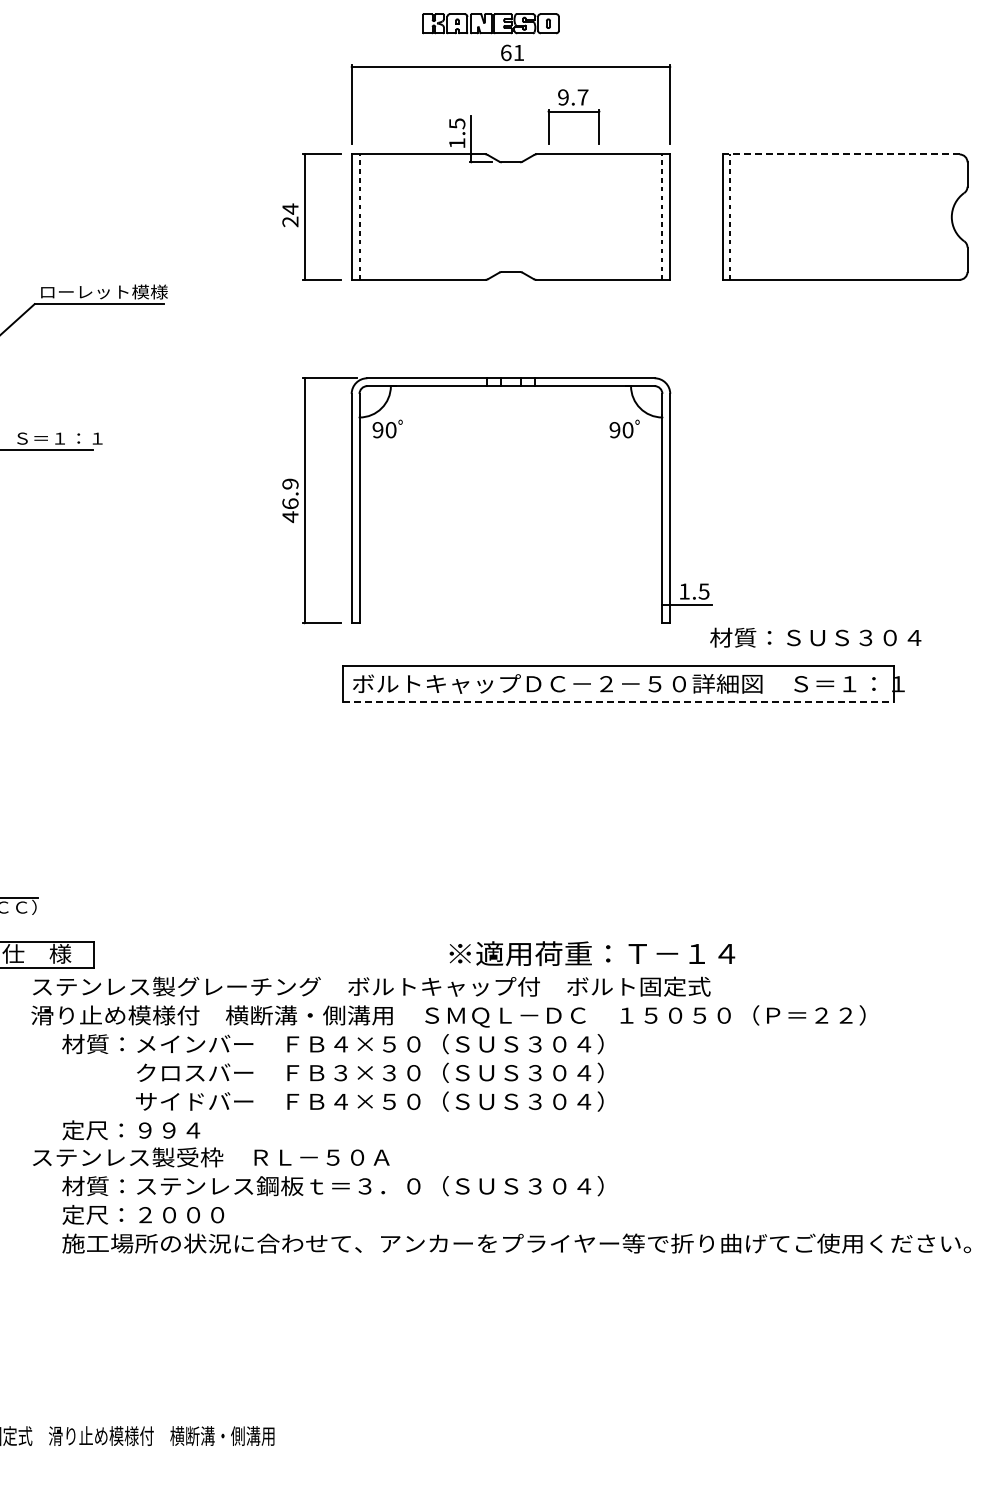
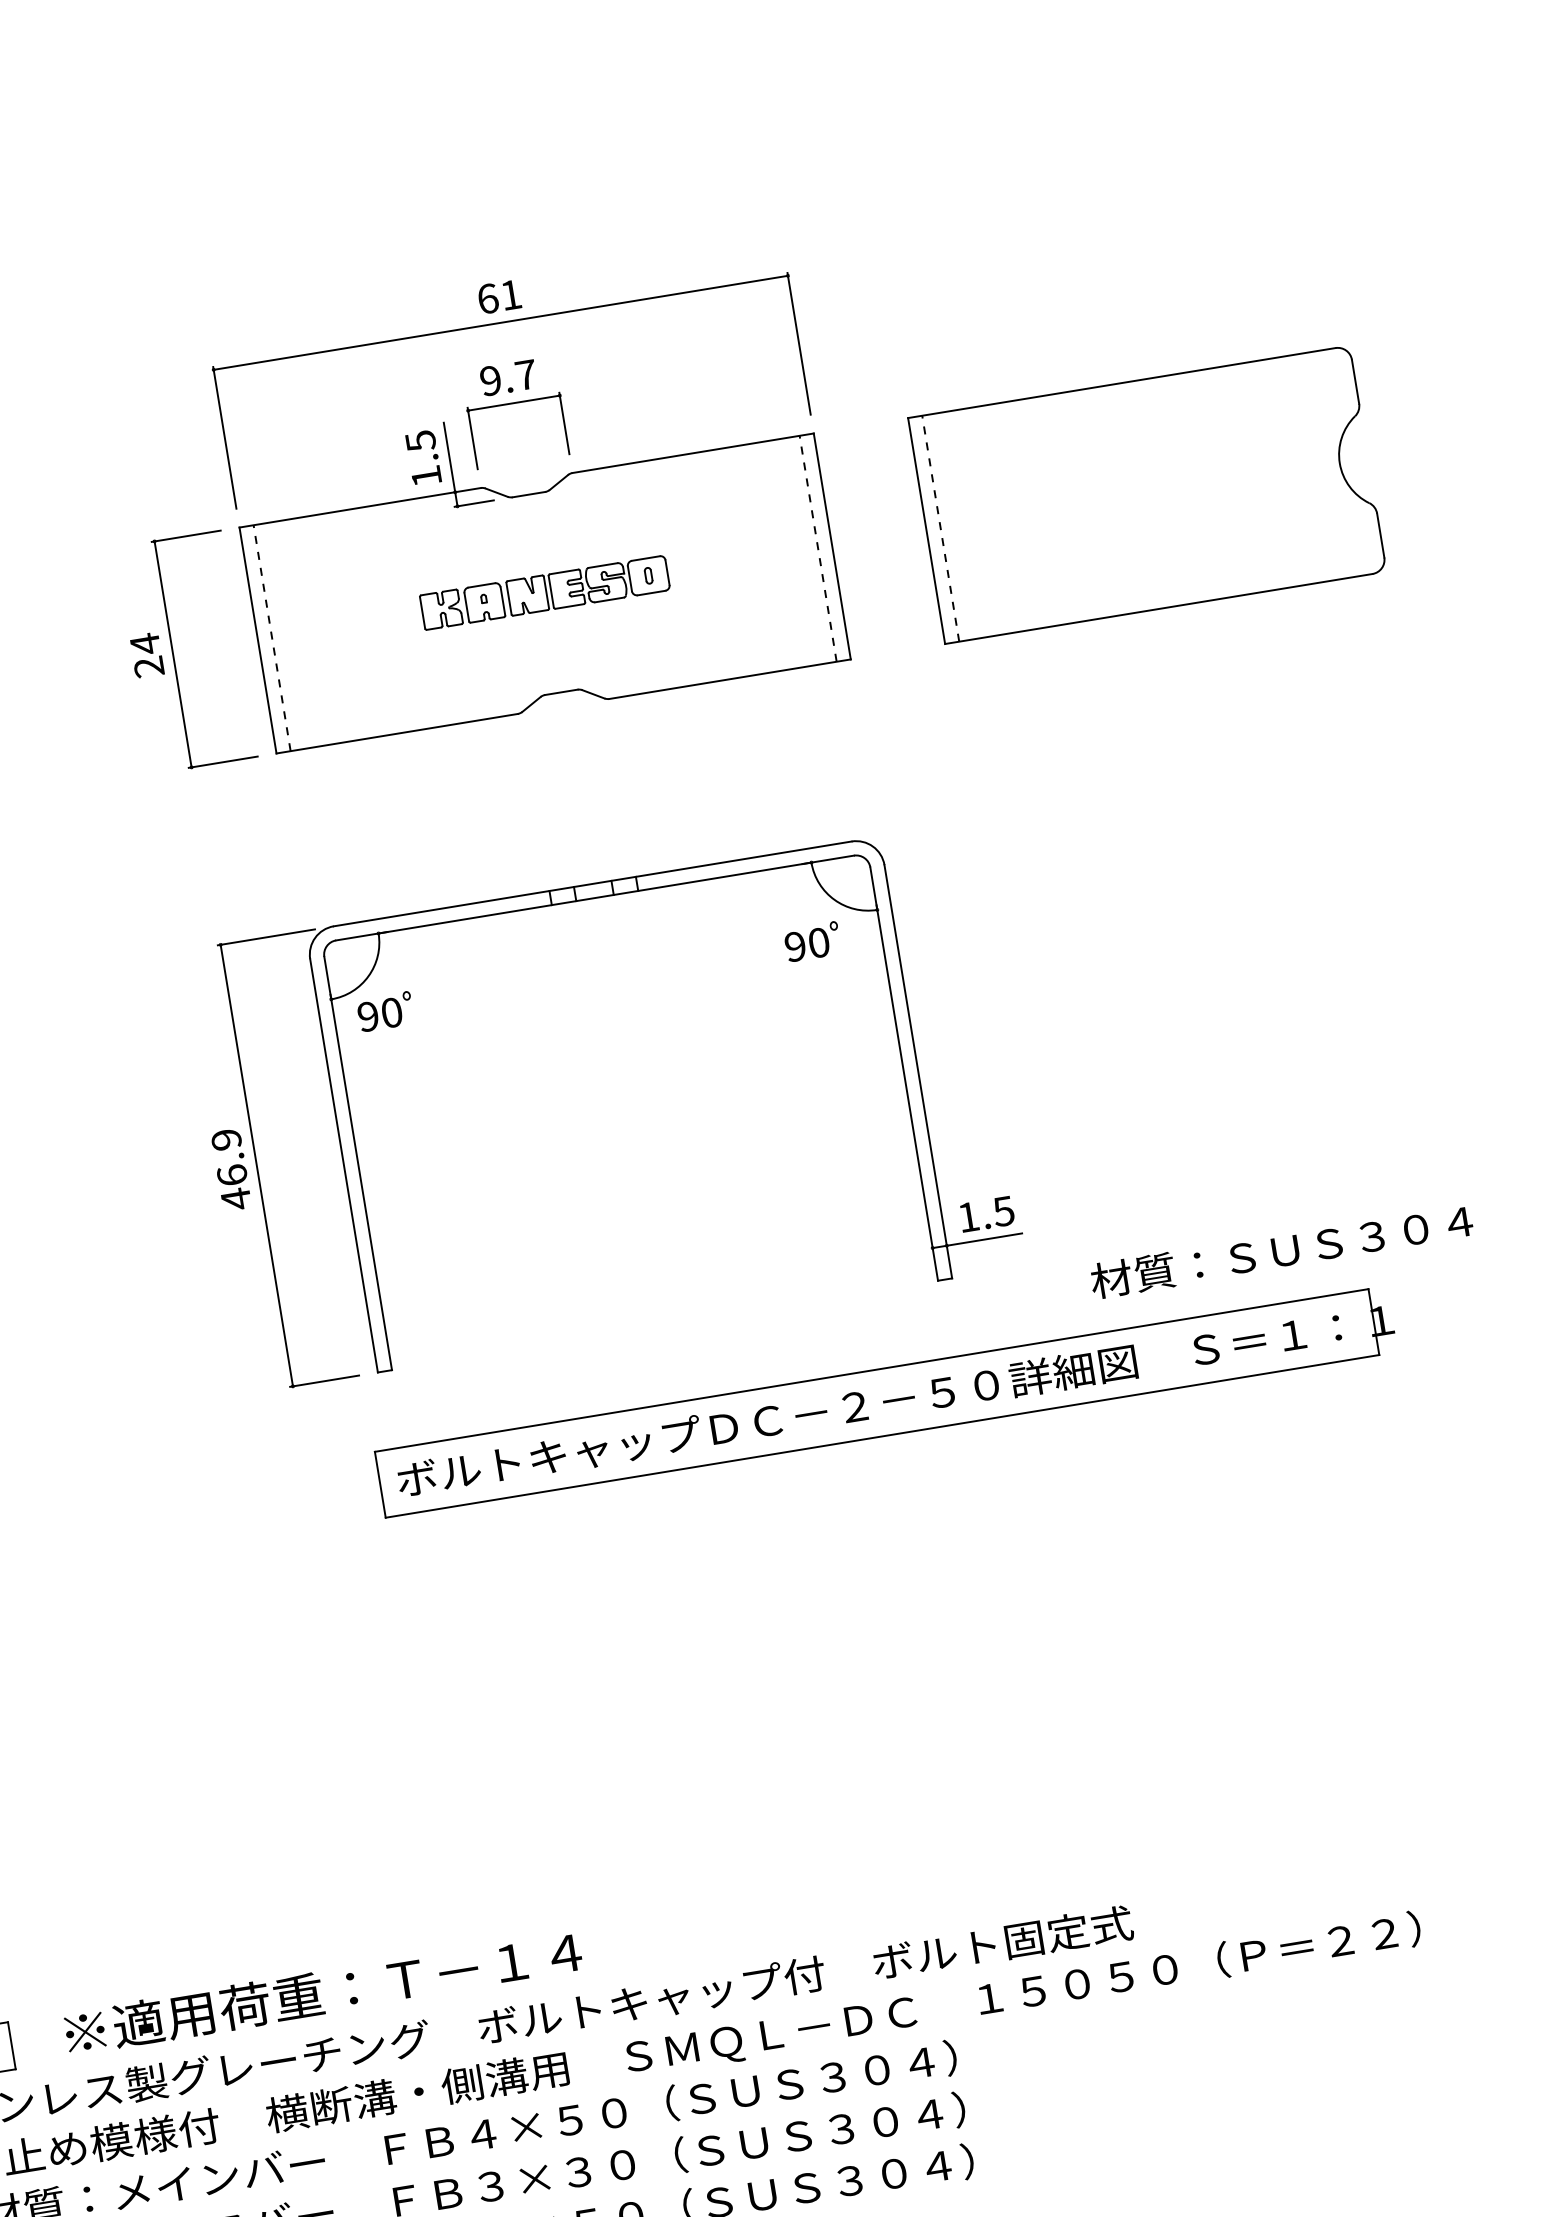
part: (490, 23) -> (544, 592), moved
part: (573, 116) -> (514, 412), moved
line: (841, 154) -> (1122, 382), dashed -> solid
text: (815, 637) -> (1281, 1250), moved
line: (618, 702) -> (882, 1436), dashed -> solid
text: (592, 953) -> (323, 1992), moved

